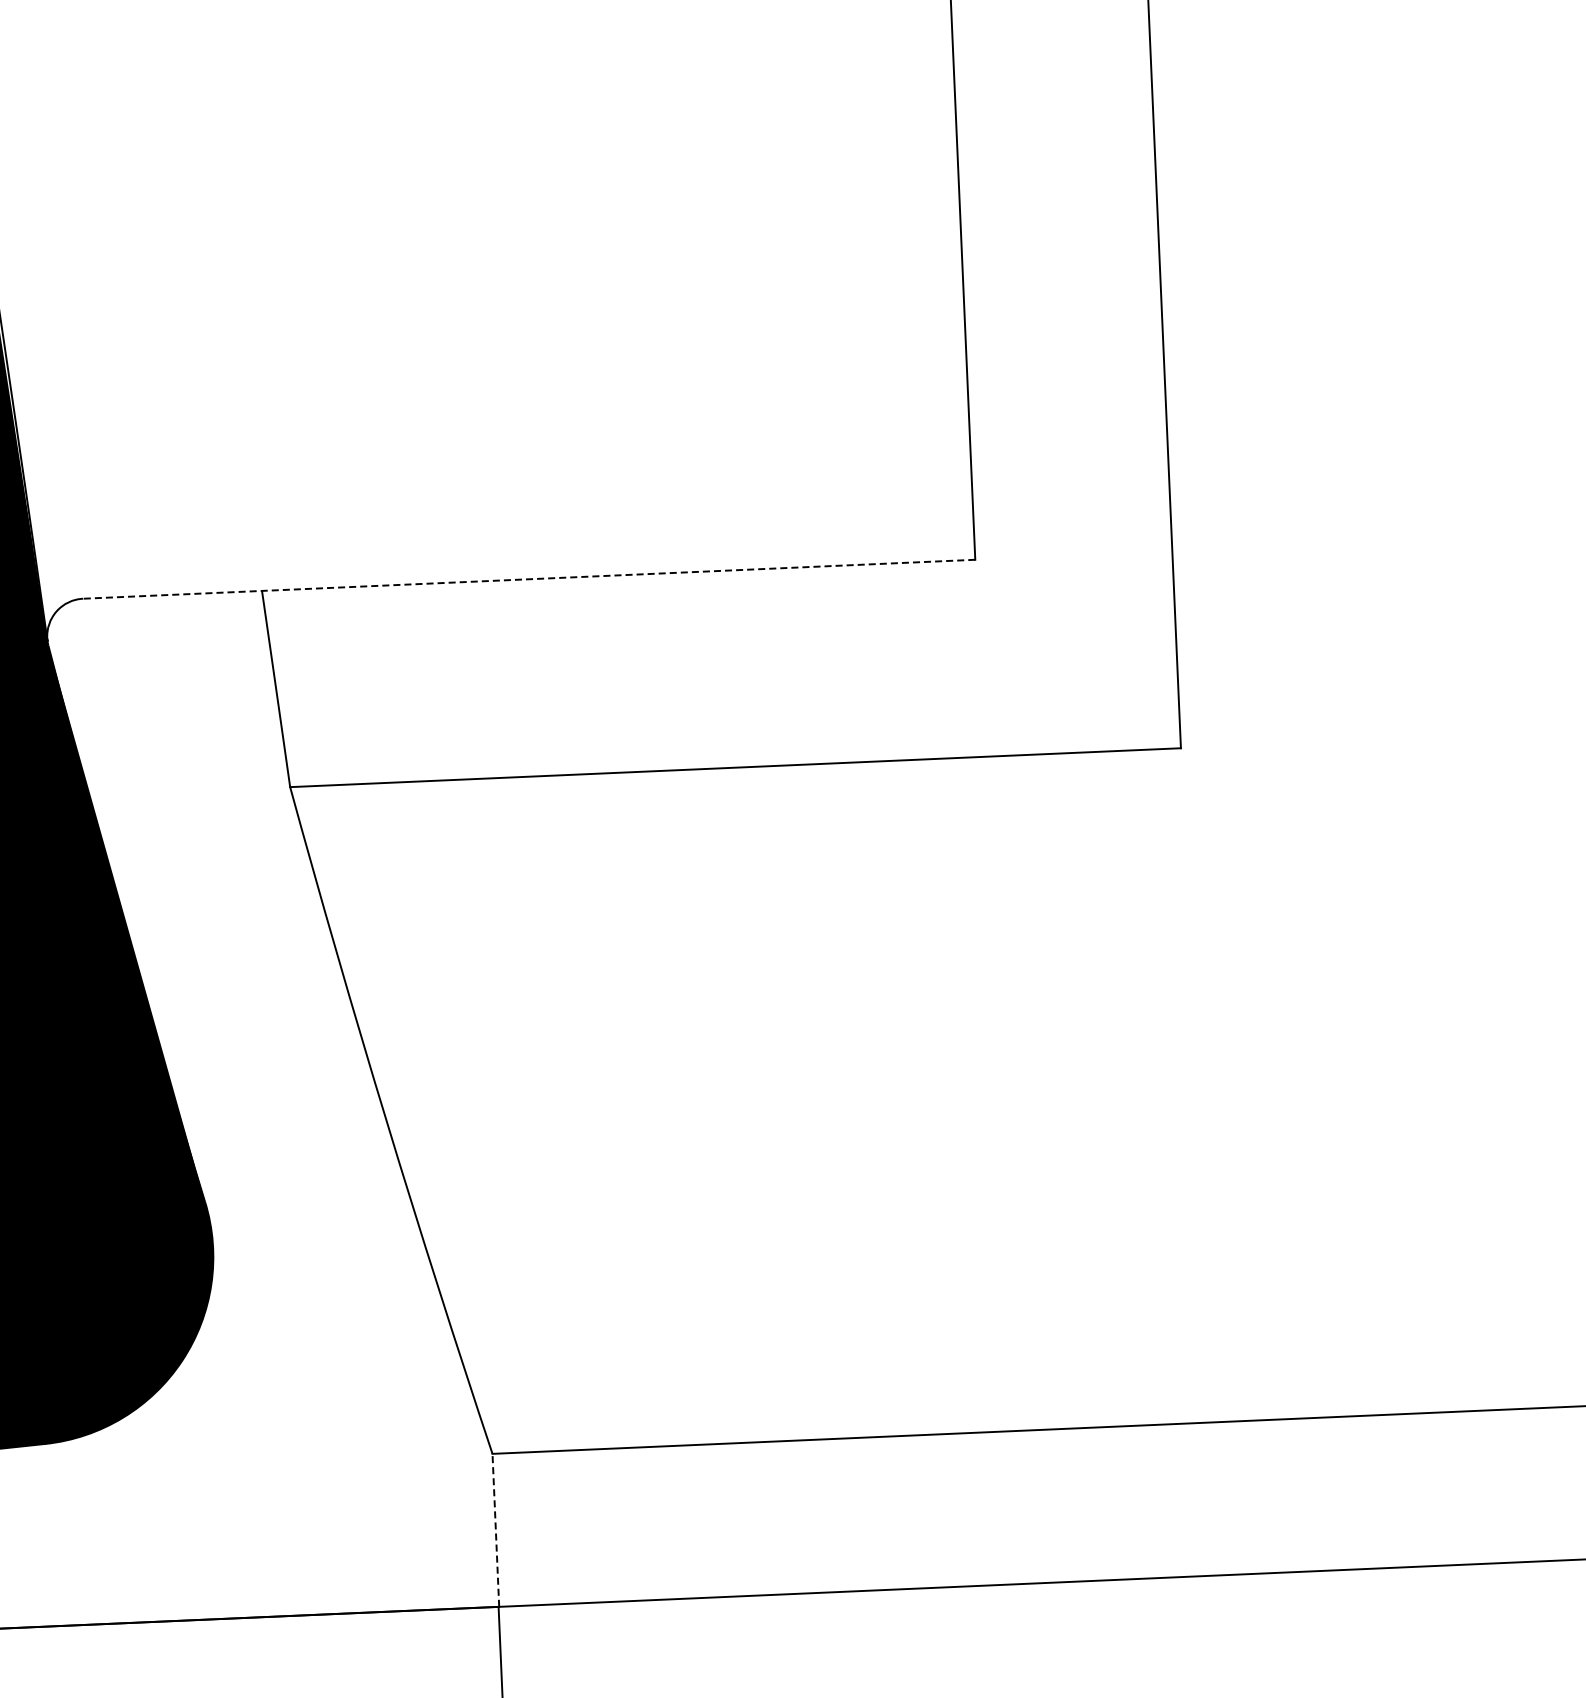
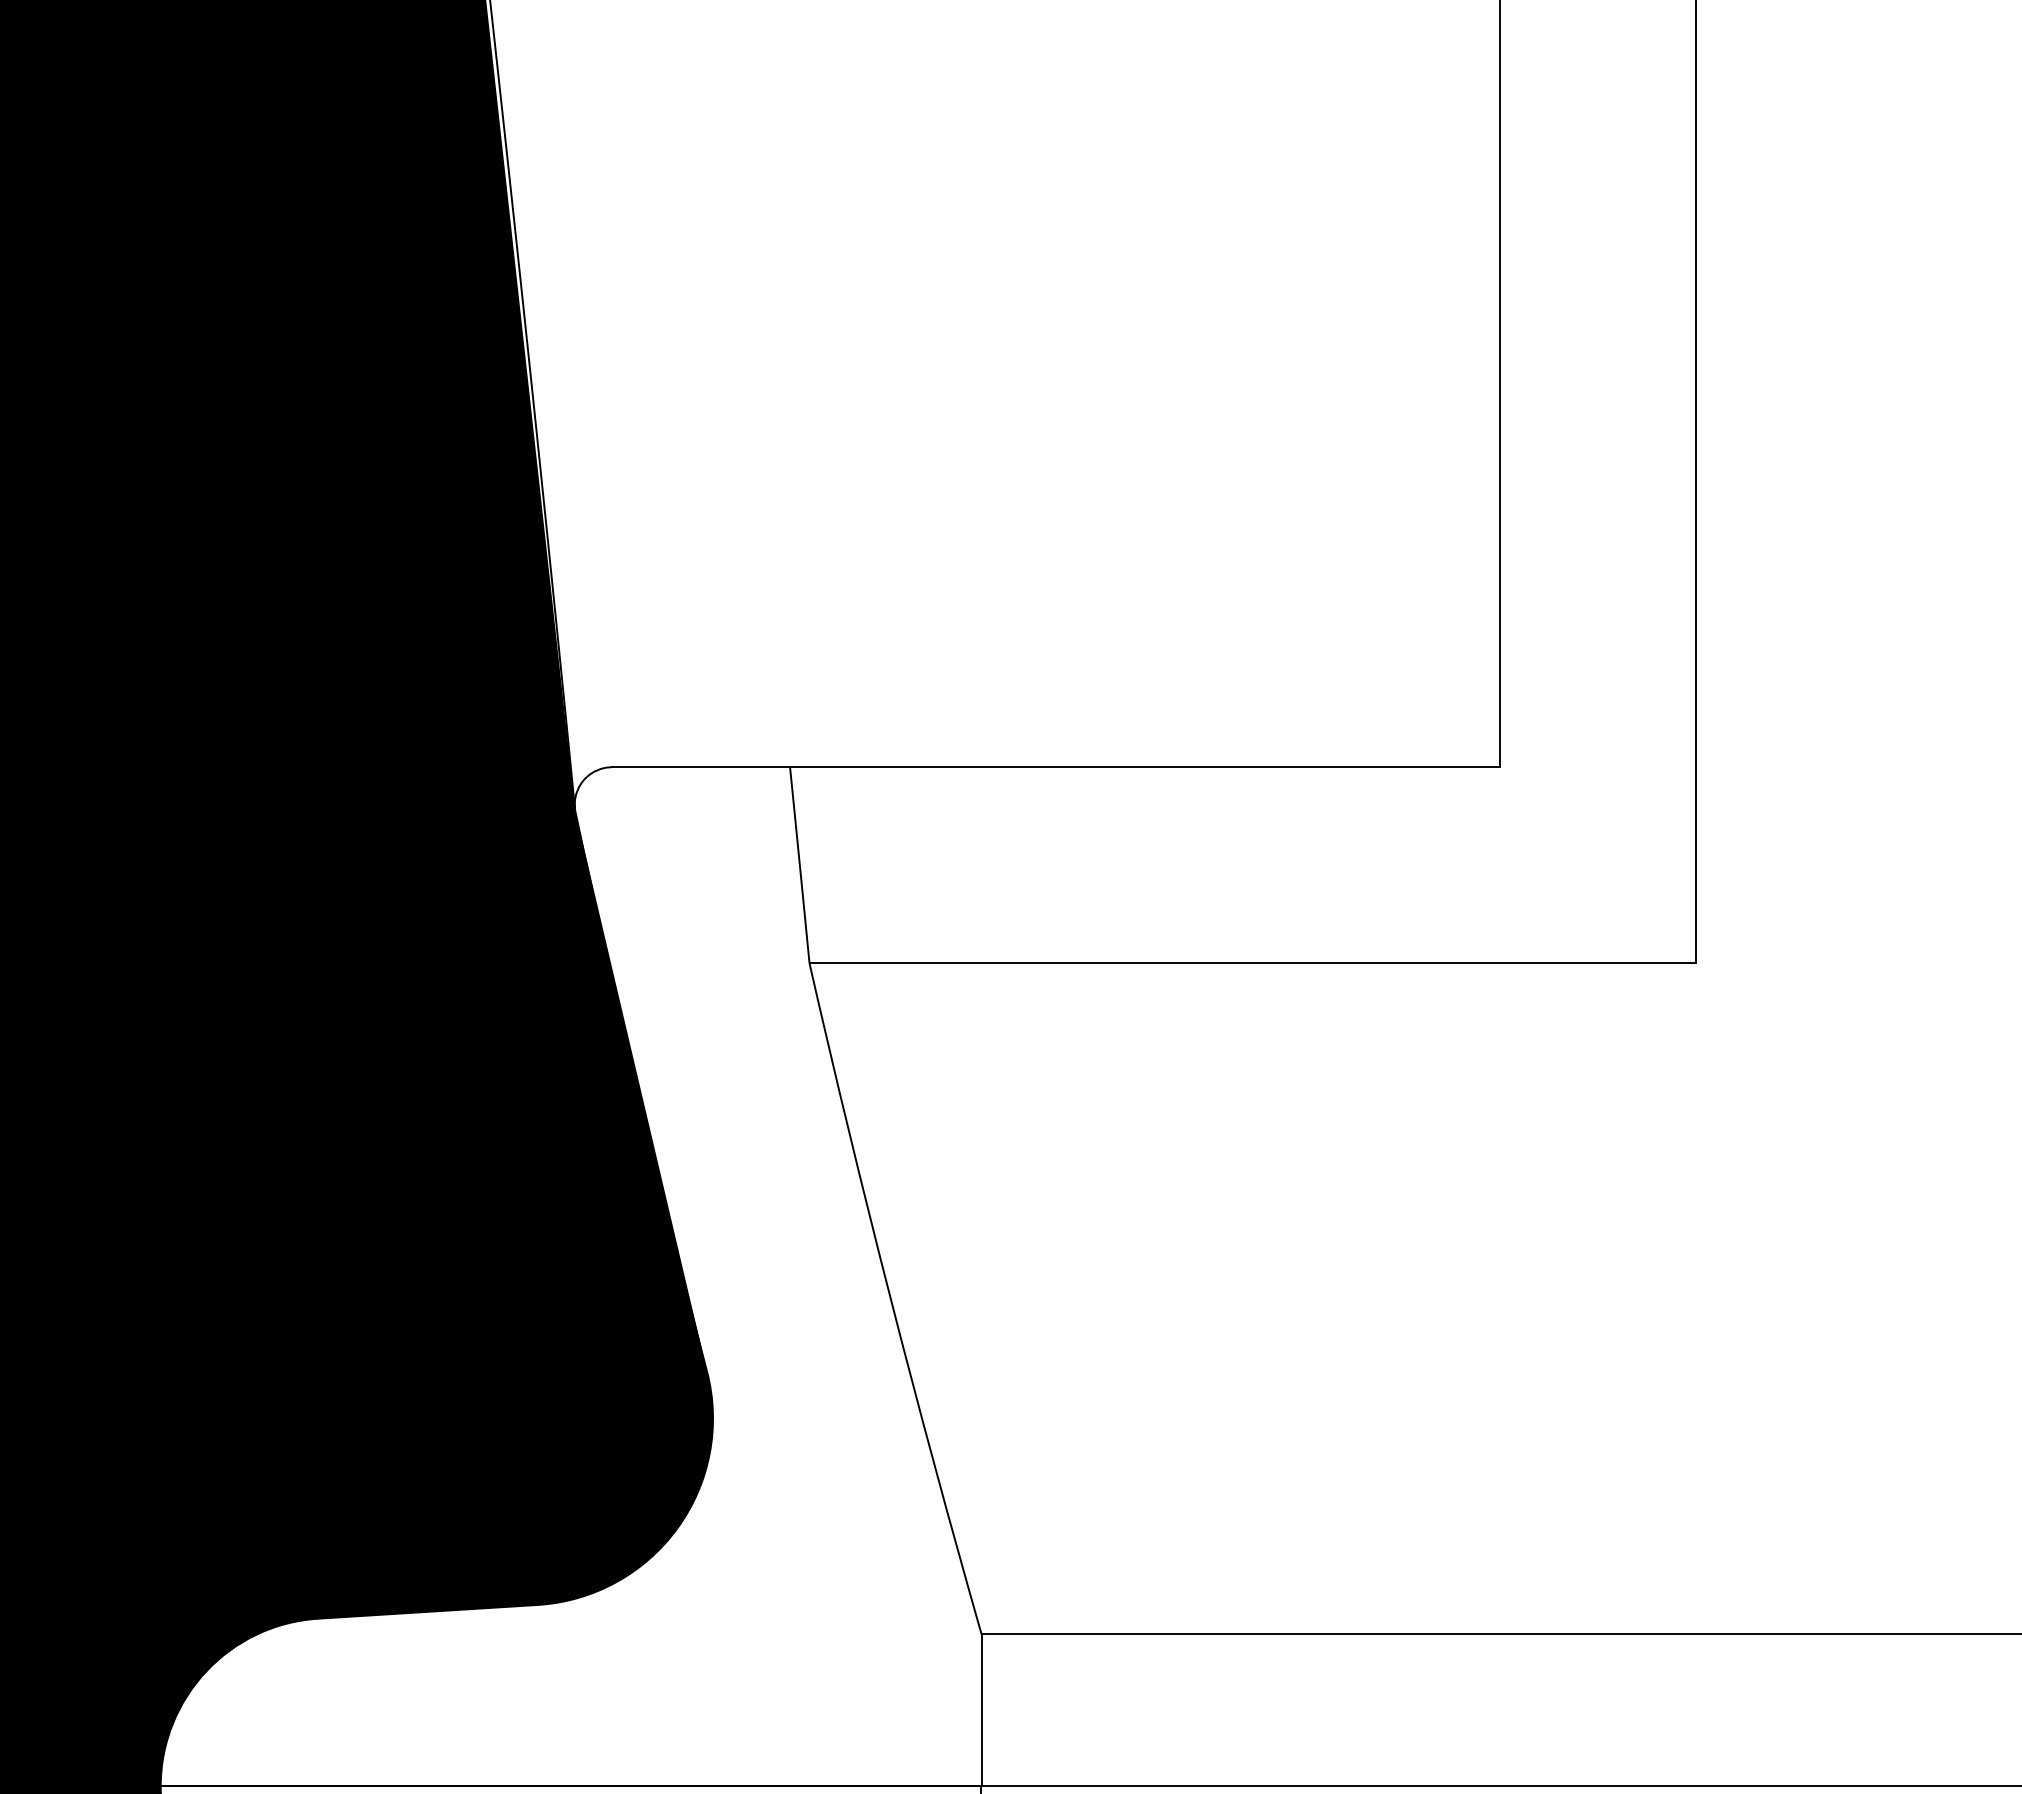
line: (528, 579) -> (1055, 767), dashed -> solid
line: (495, 1529) -> (981, 1709), dashed -> solid

